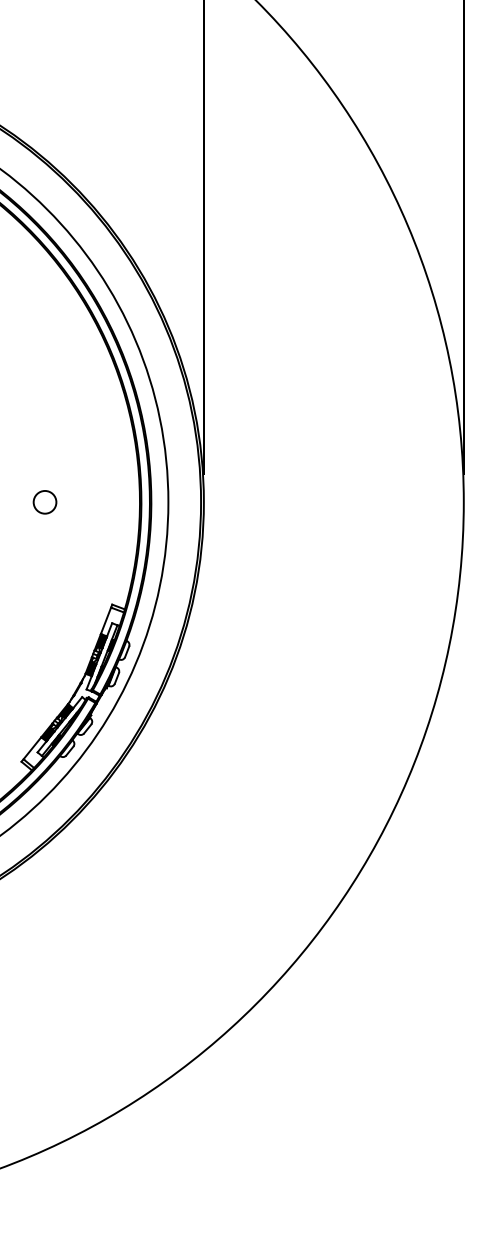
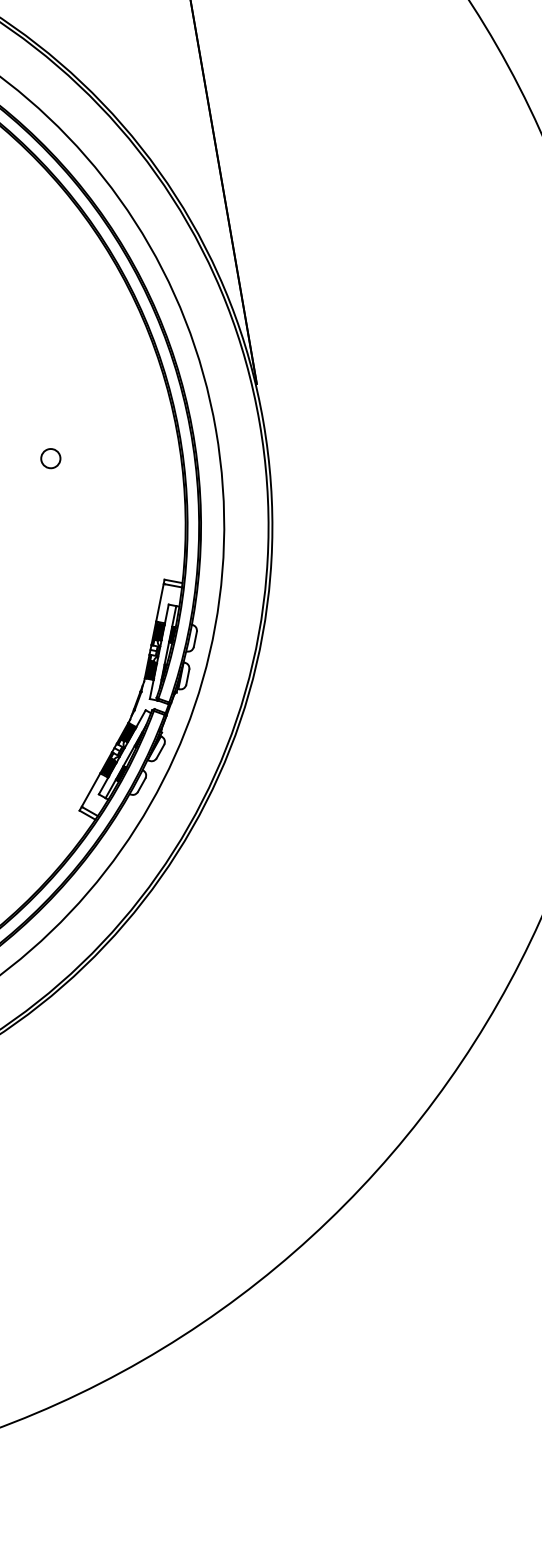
circle: (44, 502) -> (50, 458), size x0.62

